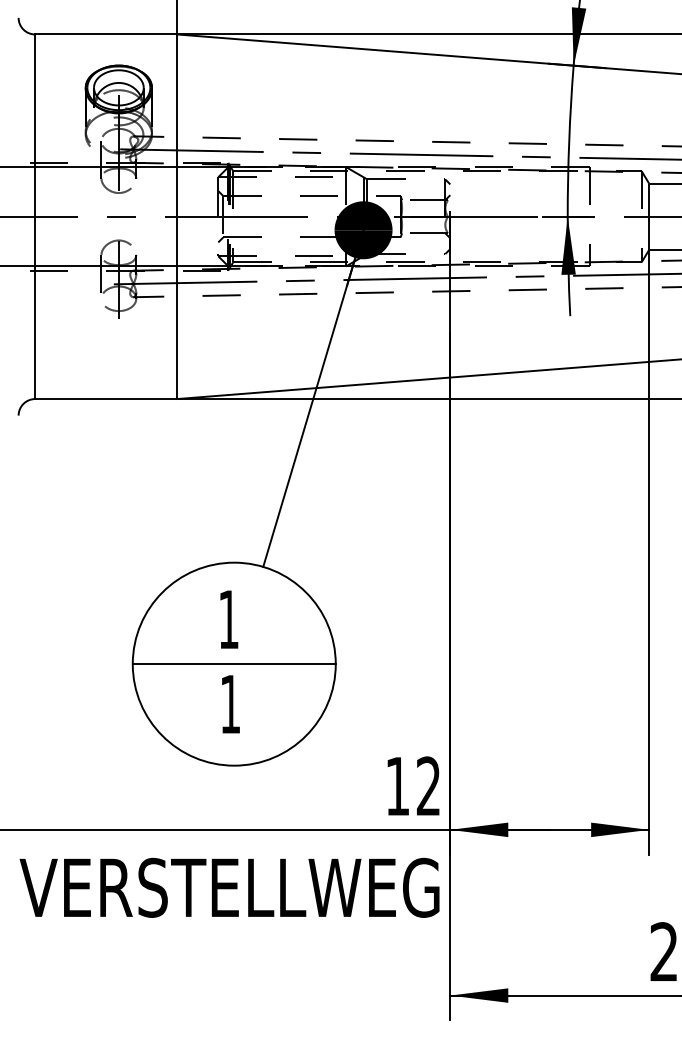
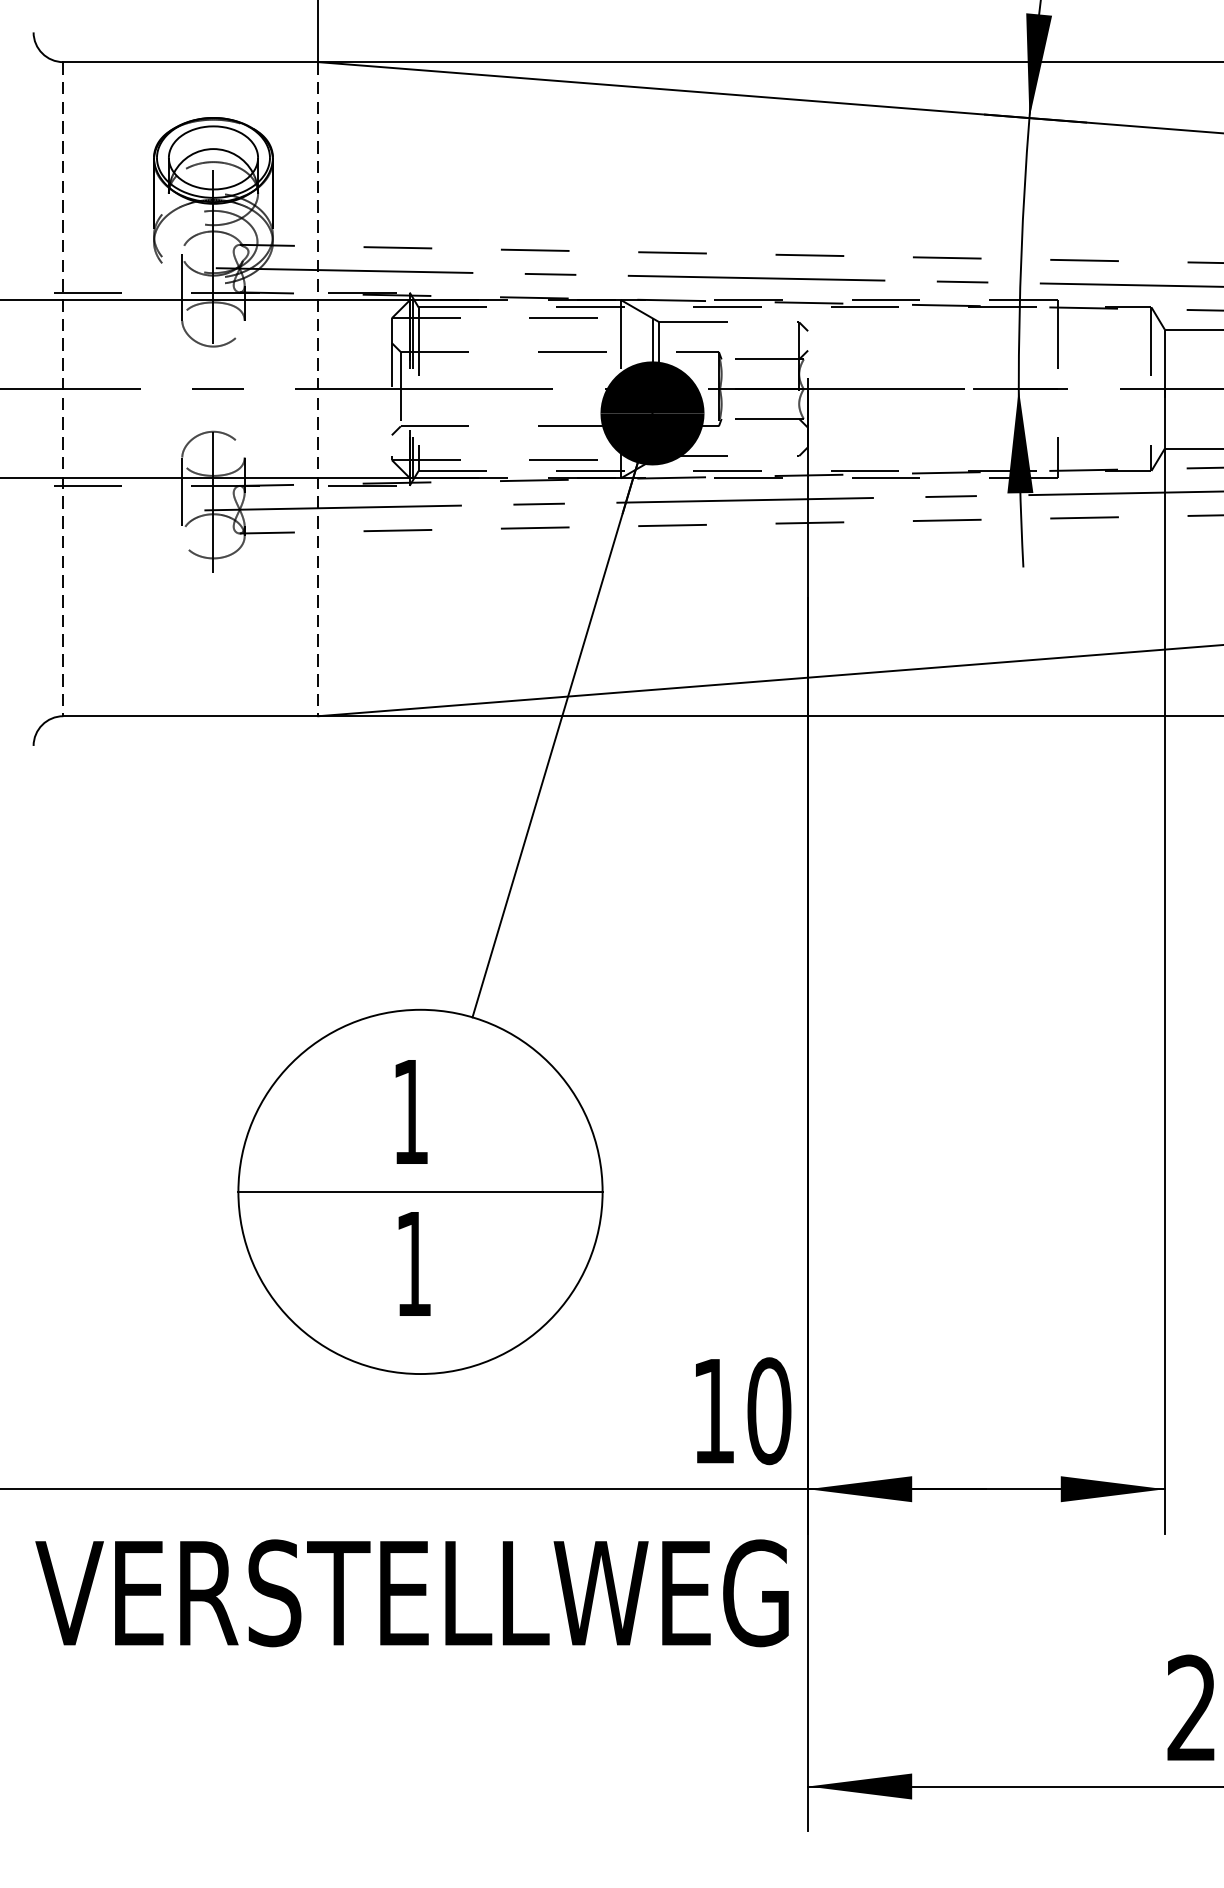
line: (35, 217) -> (63, 390), solid -> dashed
line: (177, 217) -> (318, 390), solid -> dashed
text: (428, 786) -> (768, 1411), 12 -> 10

